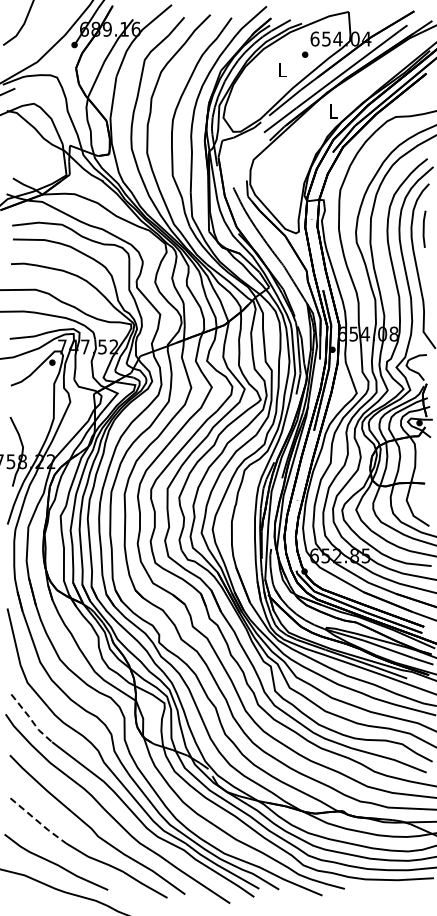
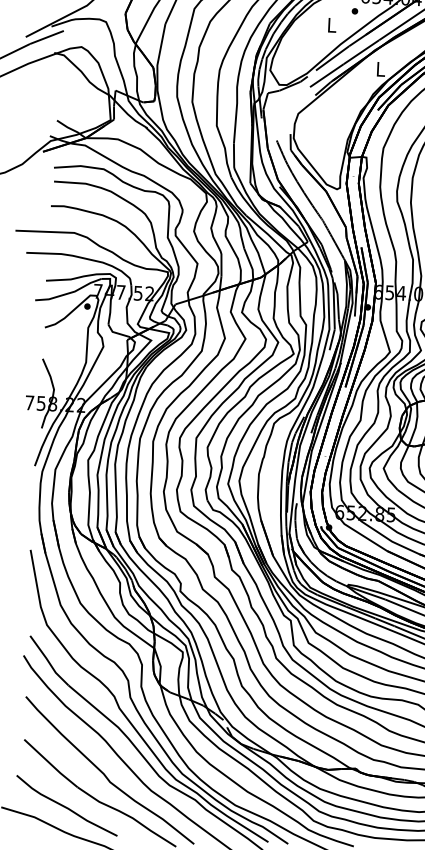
line: (31, 720) -> (49, 662), dashed -> solid
line: (38, 821) -> (51, 764), dashed -> solid

